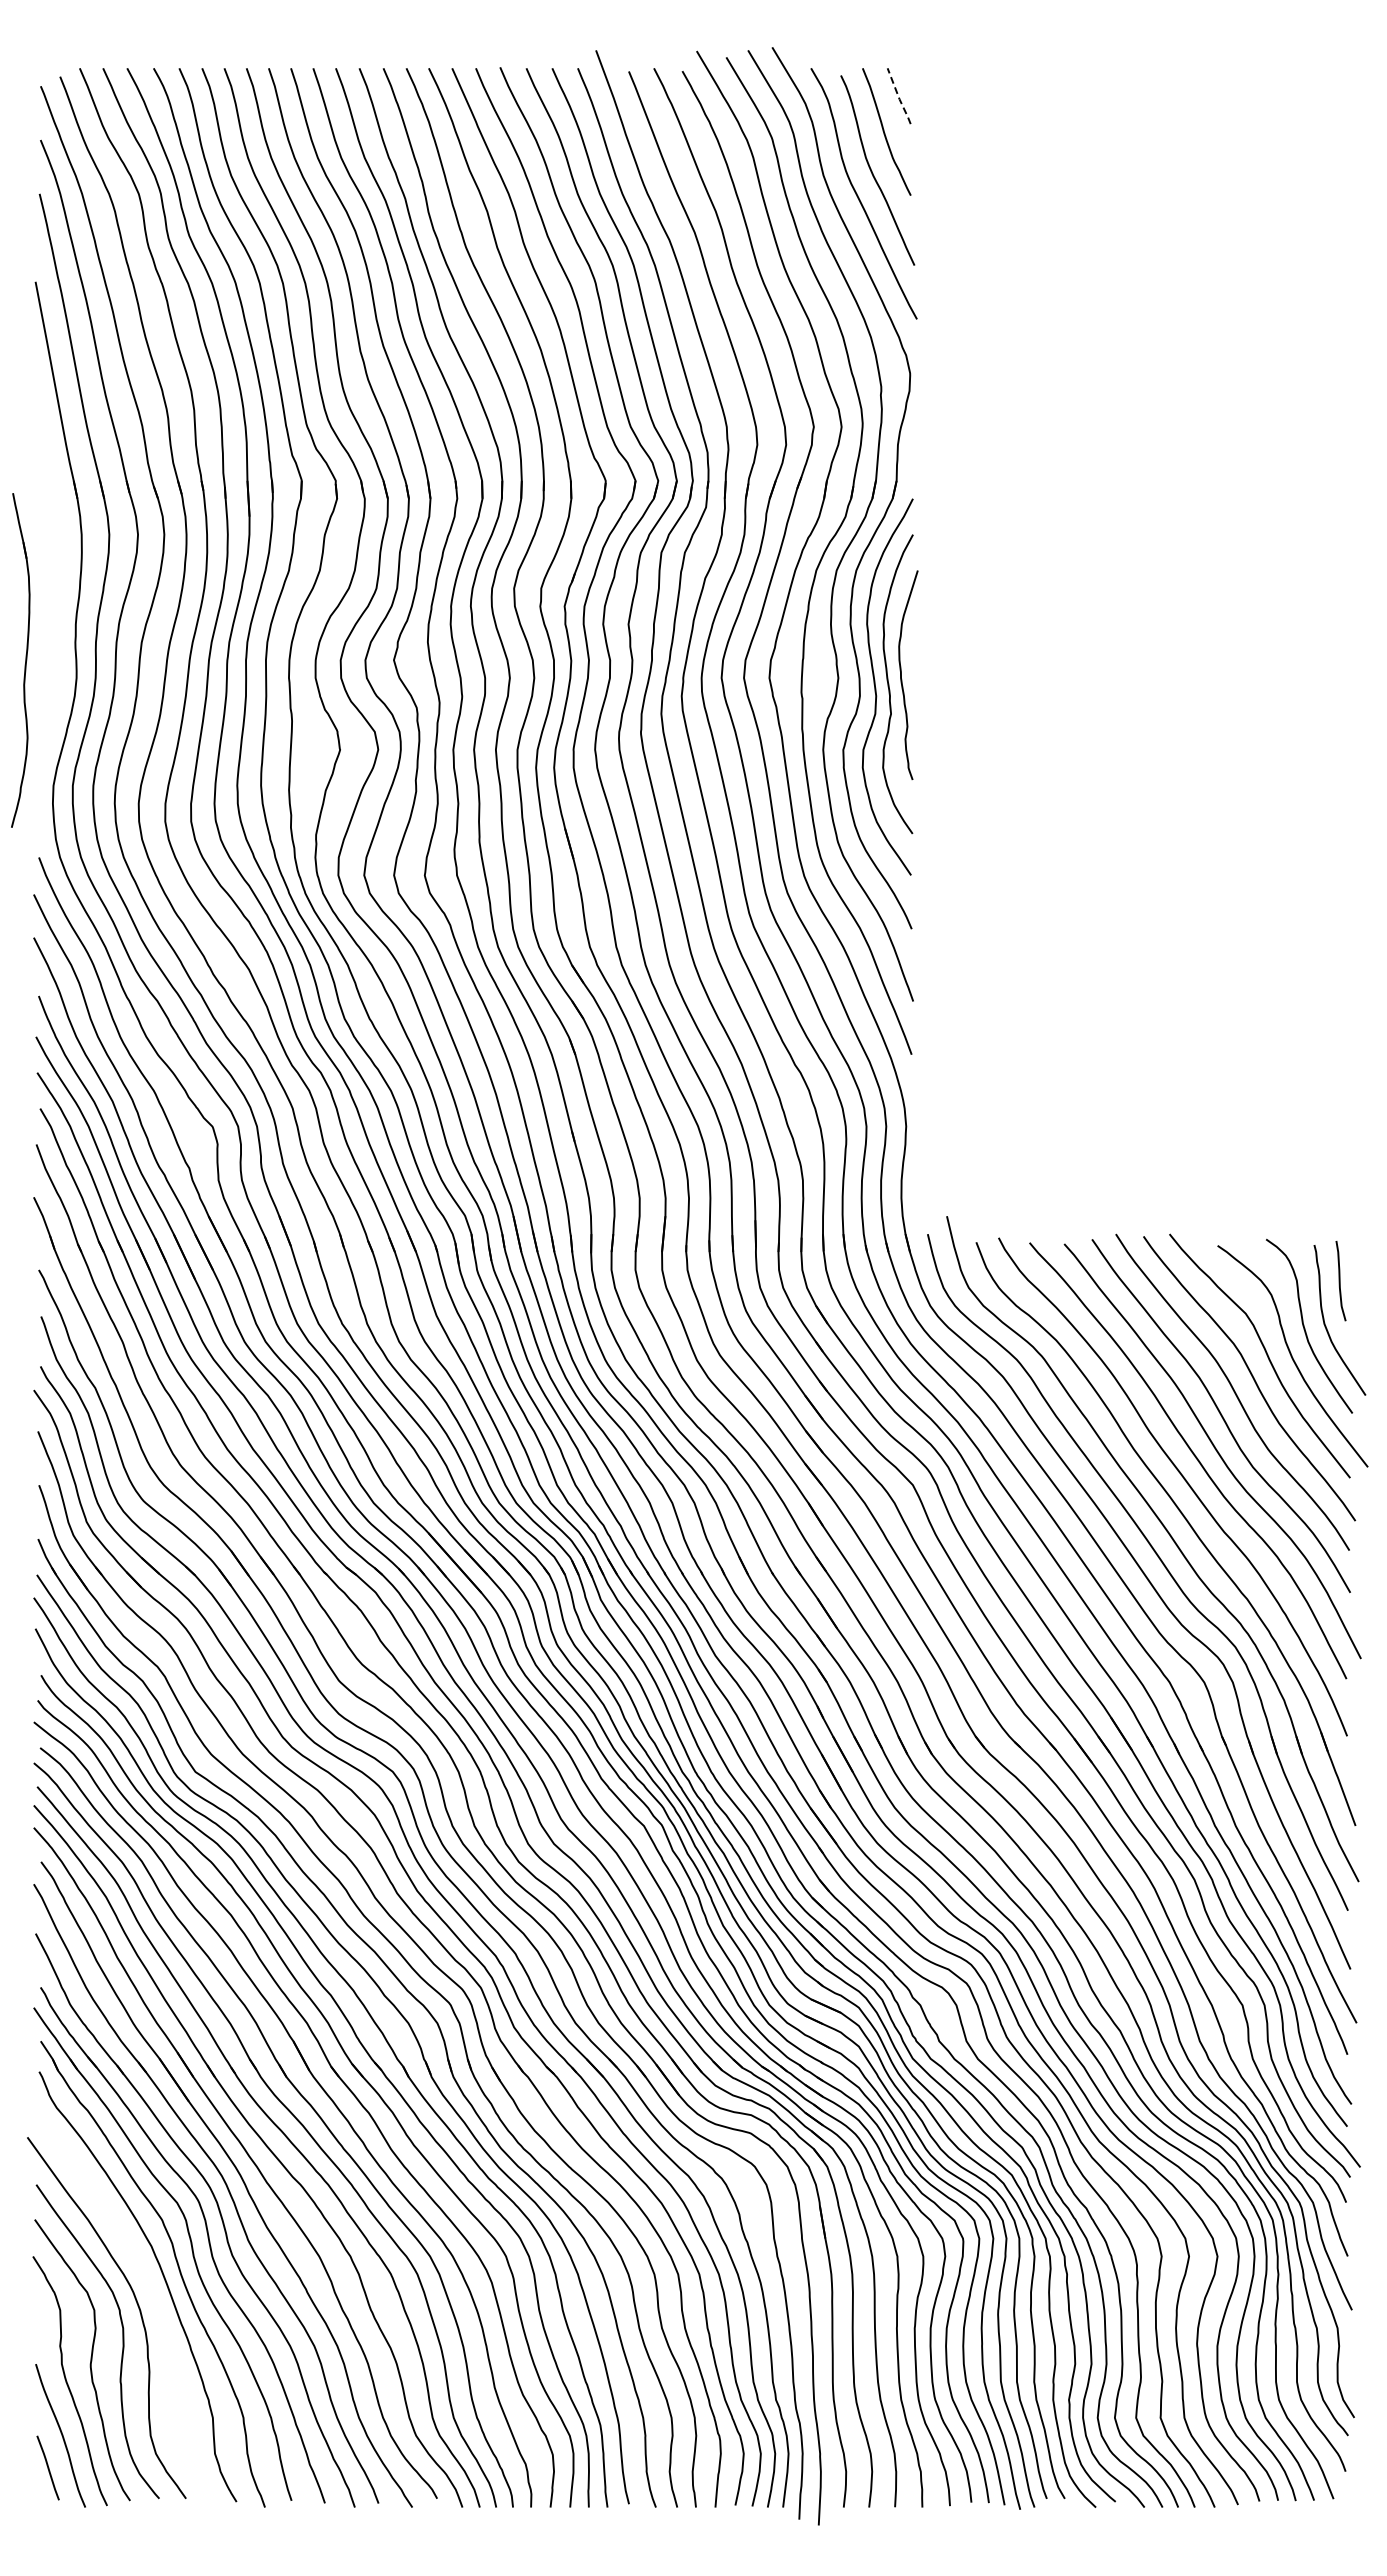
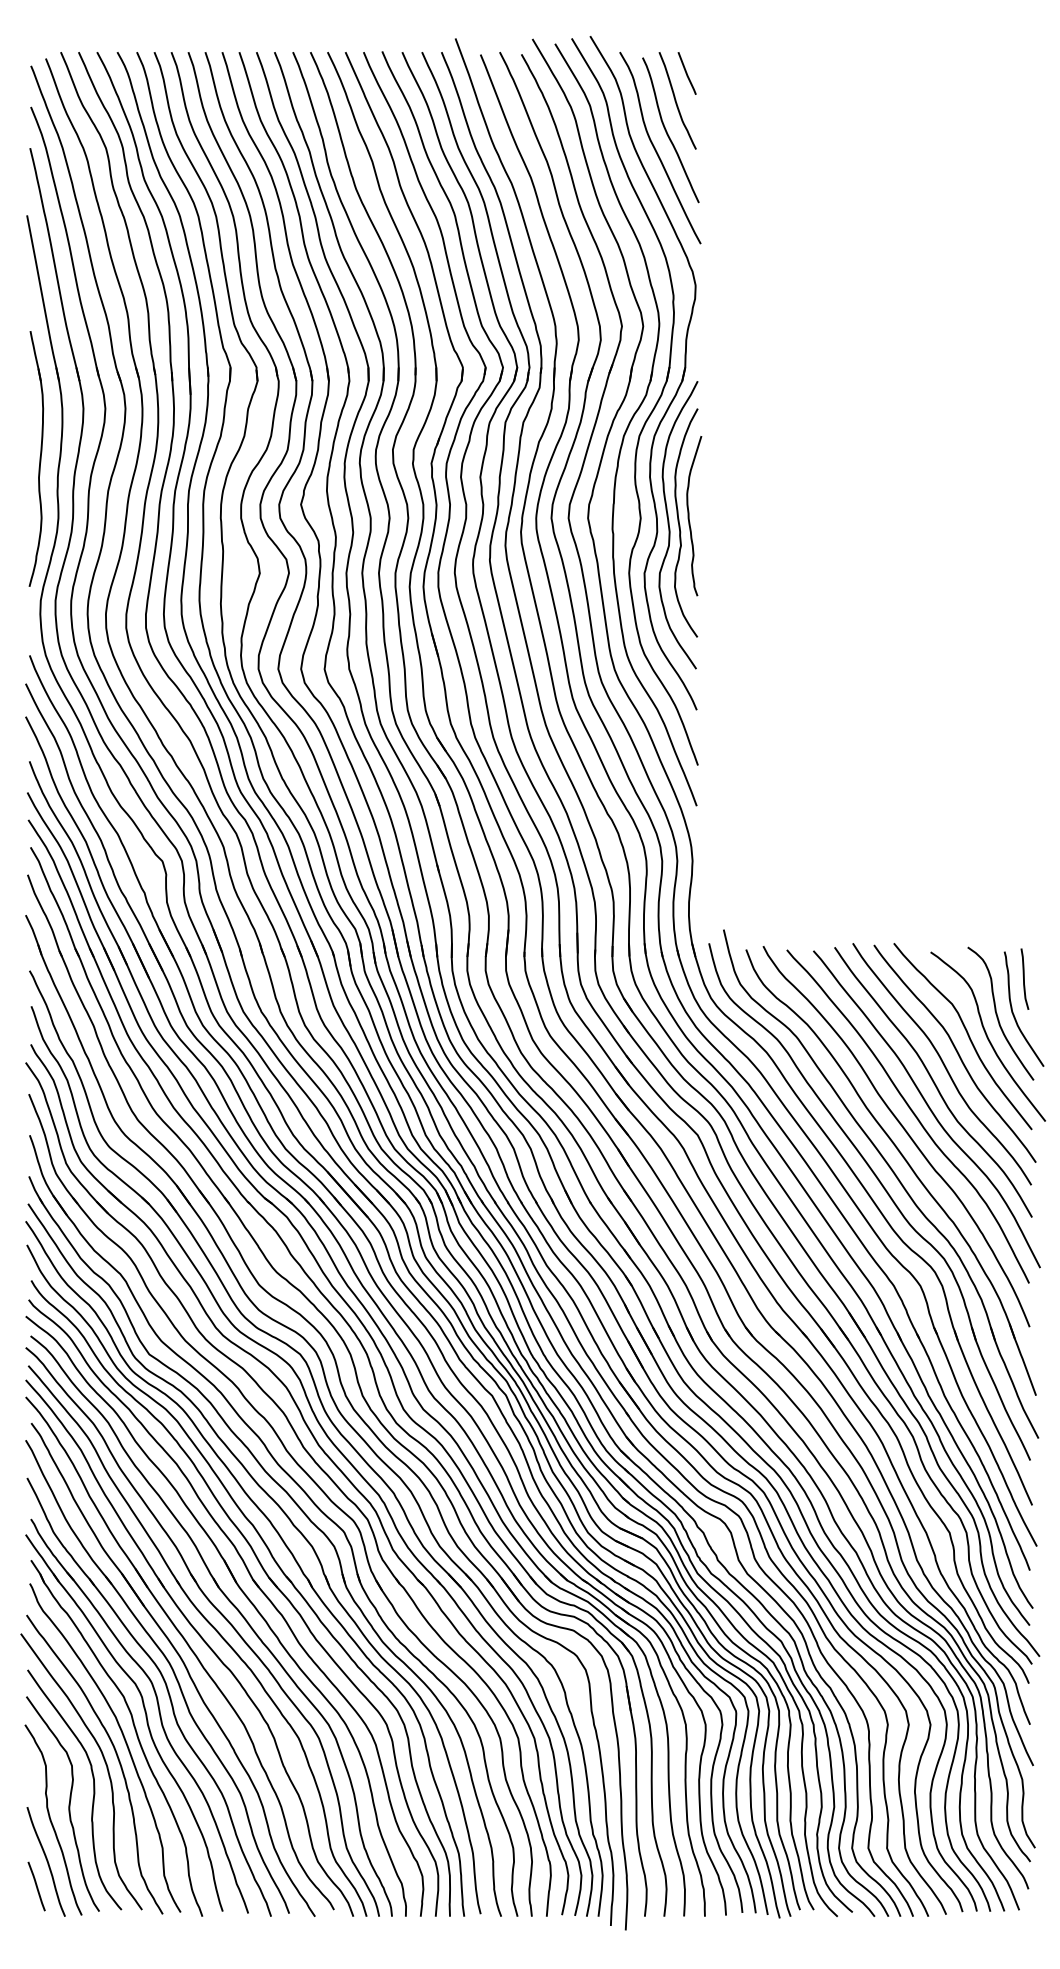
line: (898, 97) -> (686, 74), dashed -> solid
part: (20, 660) -> (36, 458), moved
curve: (151, 2294) -> (115, 1753), added

